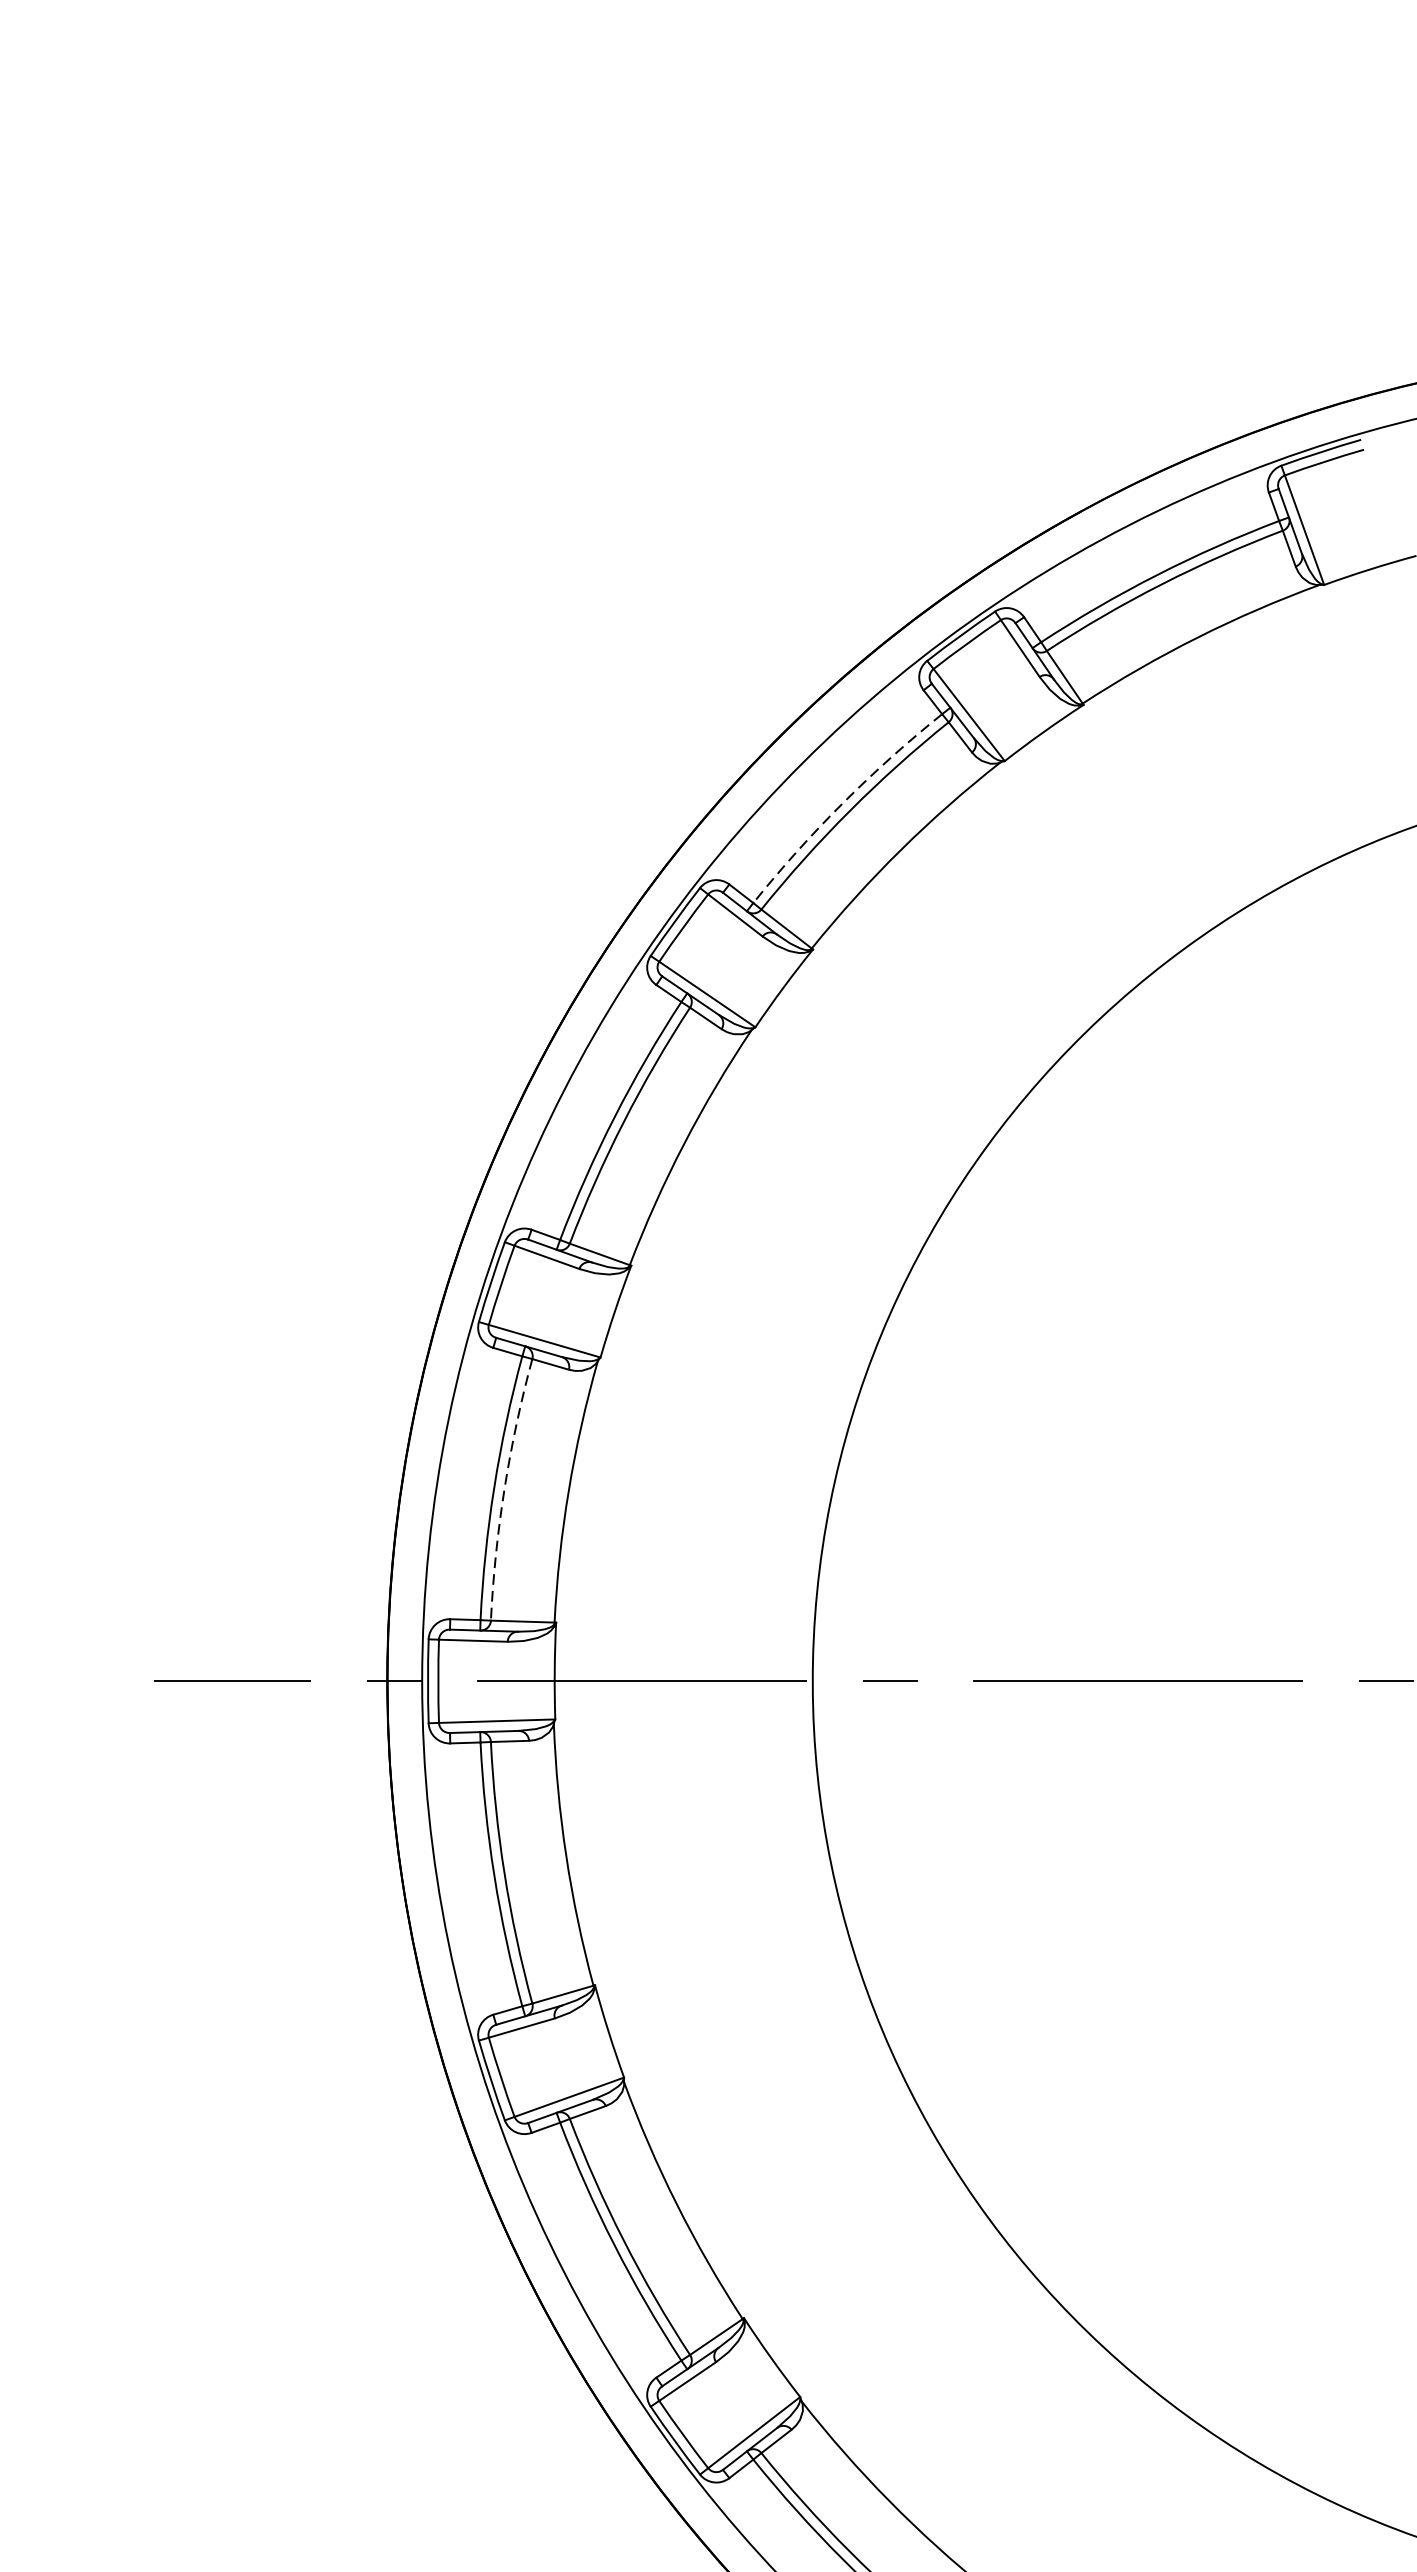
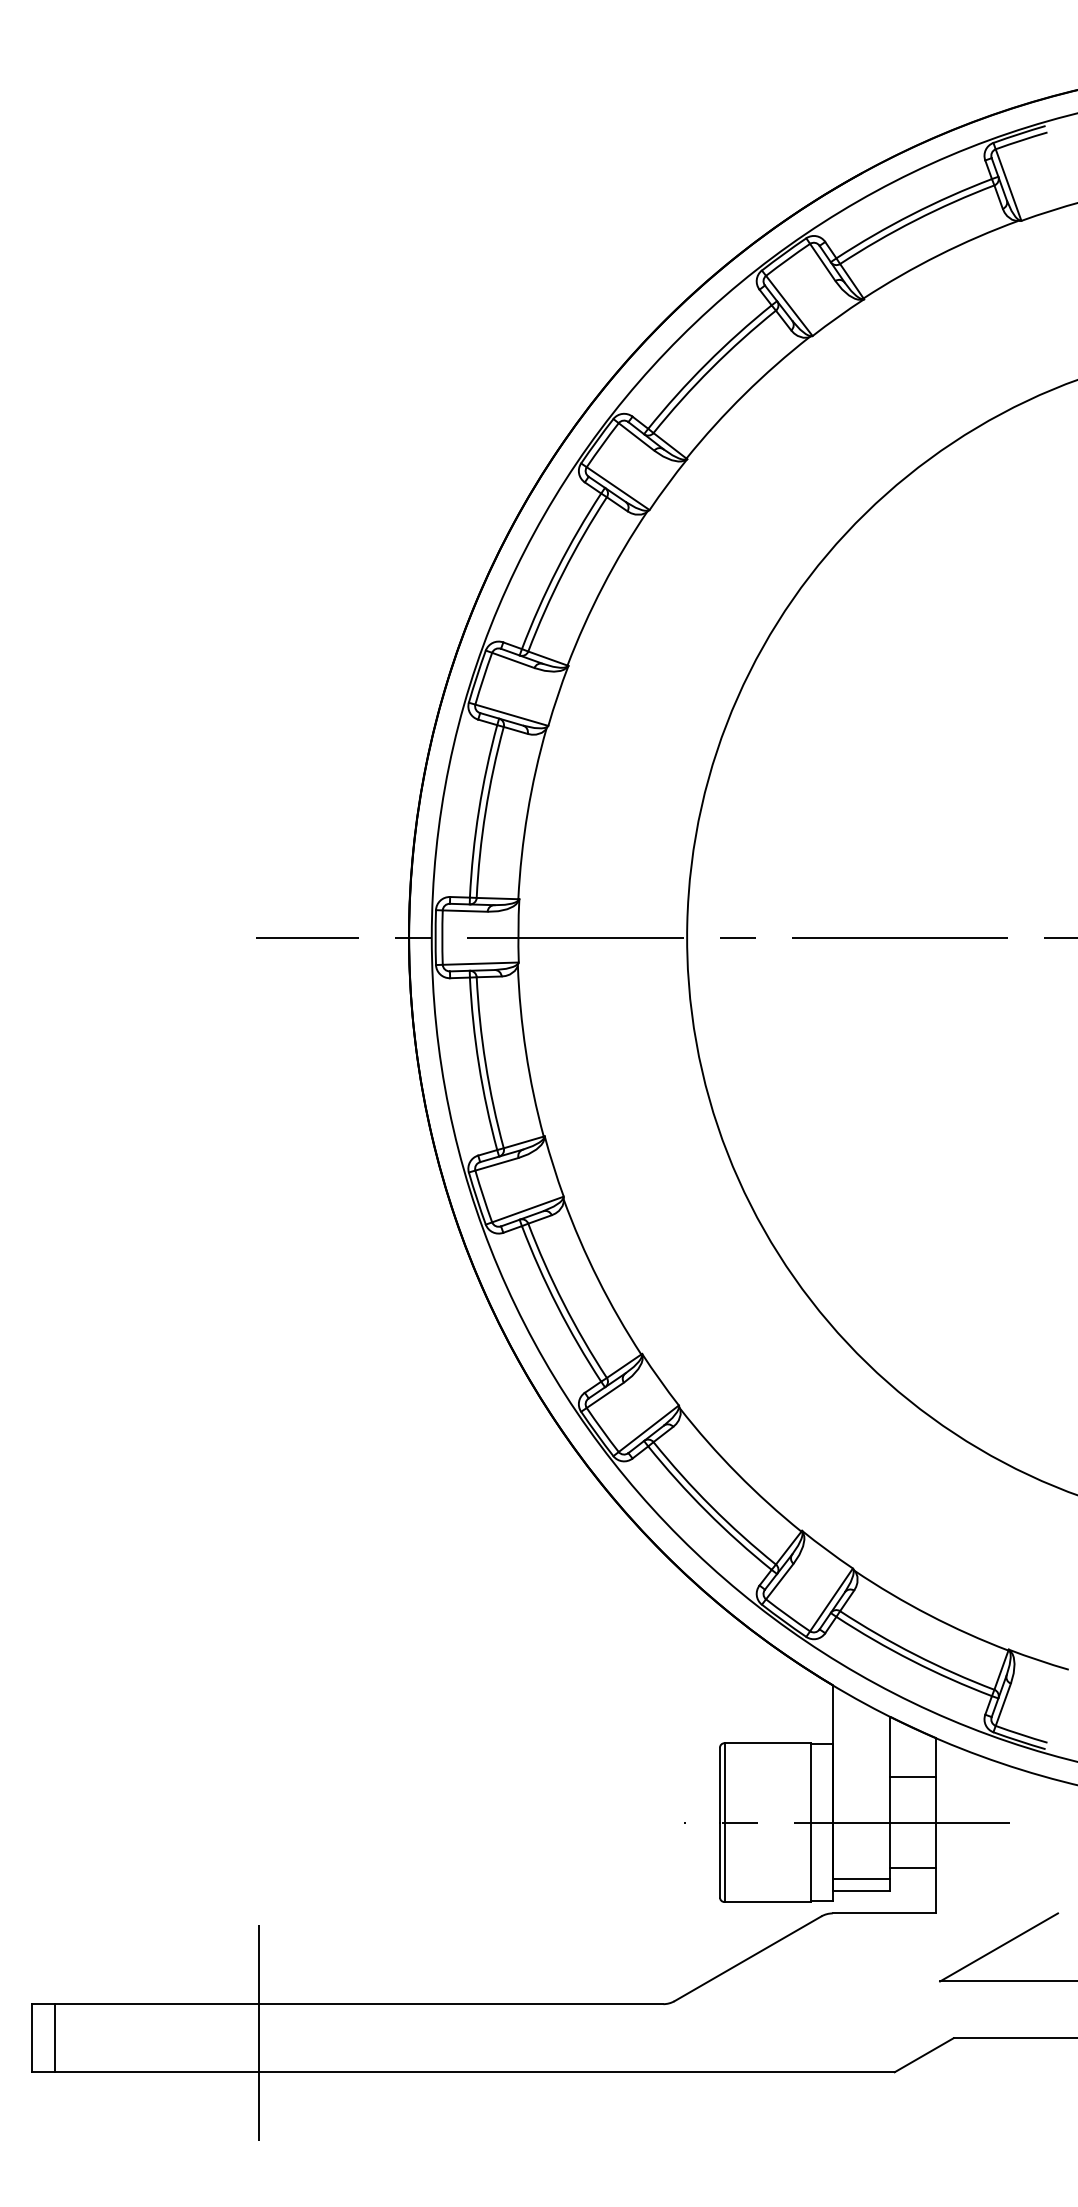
arc: (842, 803) -> (706, 363), dashed -> solid
arc: (504, 1488) -> (485, 811), dashed -> solid

